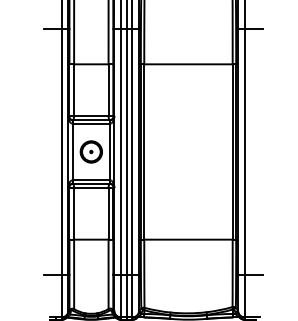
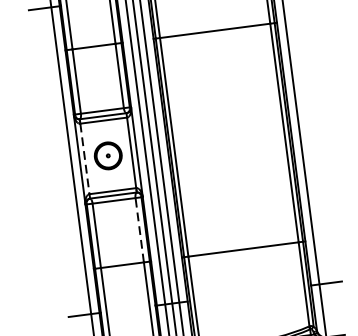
line: (72, 152) -> (84, 159), solid -> dashed
line: (108, 213) -> (139, 229), solid -> dashed

